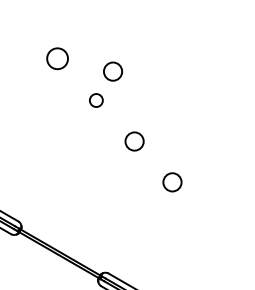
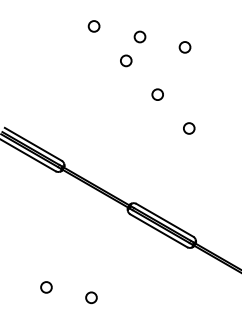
circle: (56, 58) -> (93, 26), size x0.62
circle: (112, 71) -> (139, 36), size x0.71
circle: (166, 84) -> (184, 47), added
circle: (134, 141) -> (157, 94), size x0.71
circle: (172, 182) -> (189, 128), size x0.71

